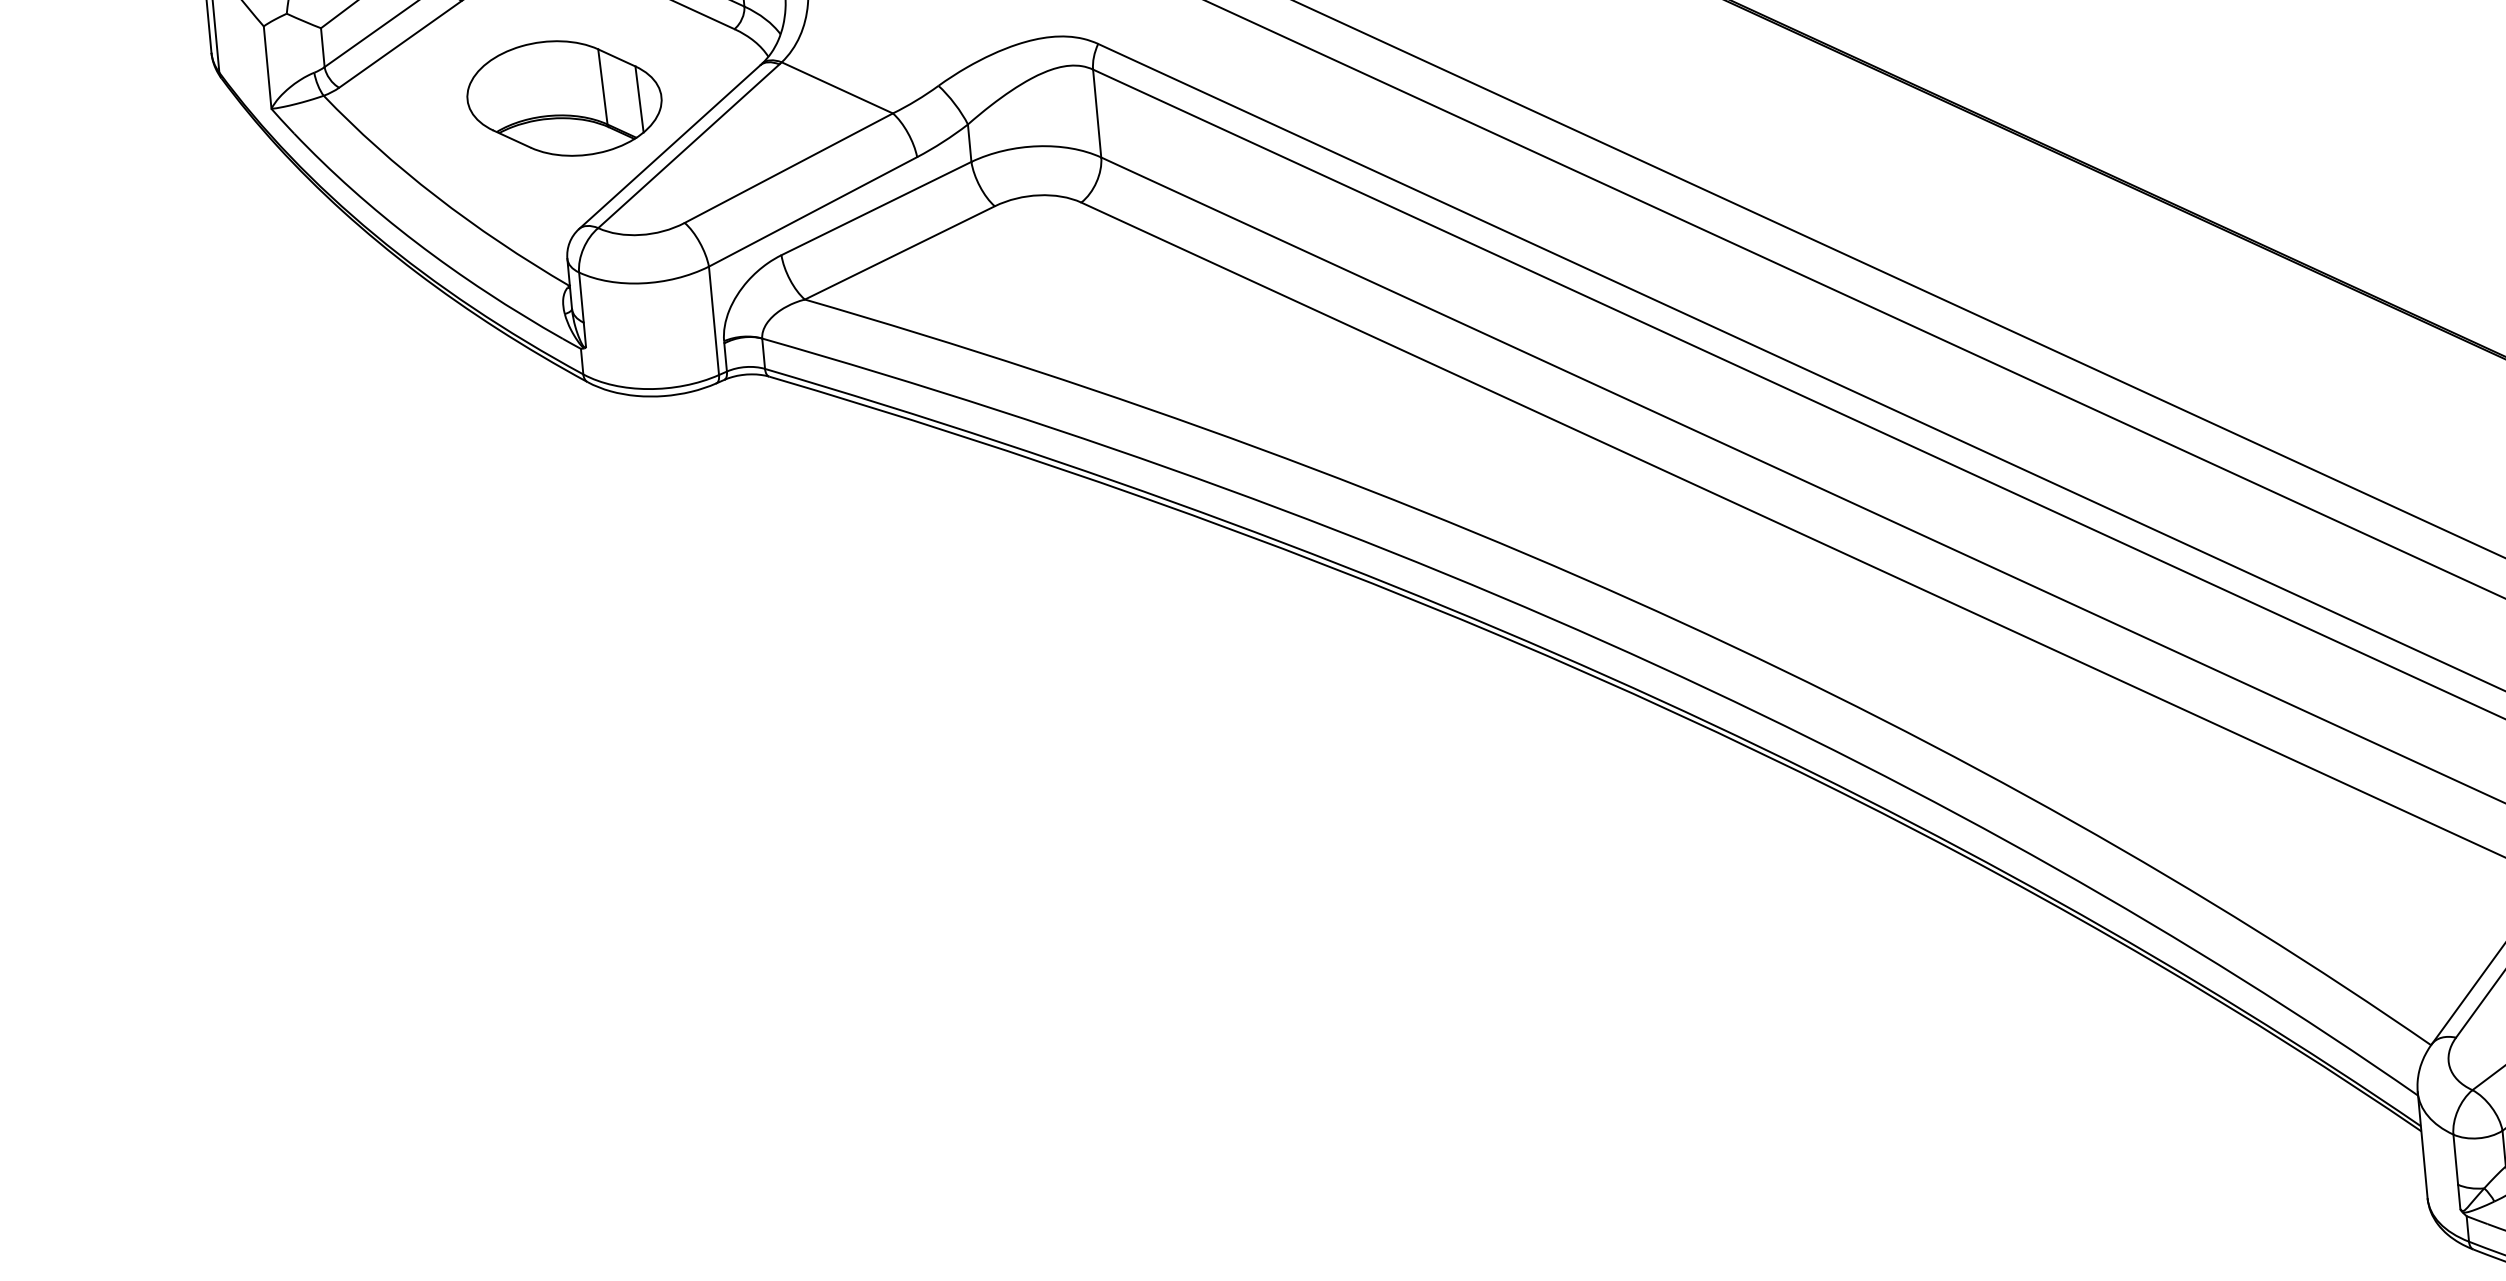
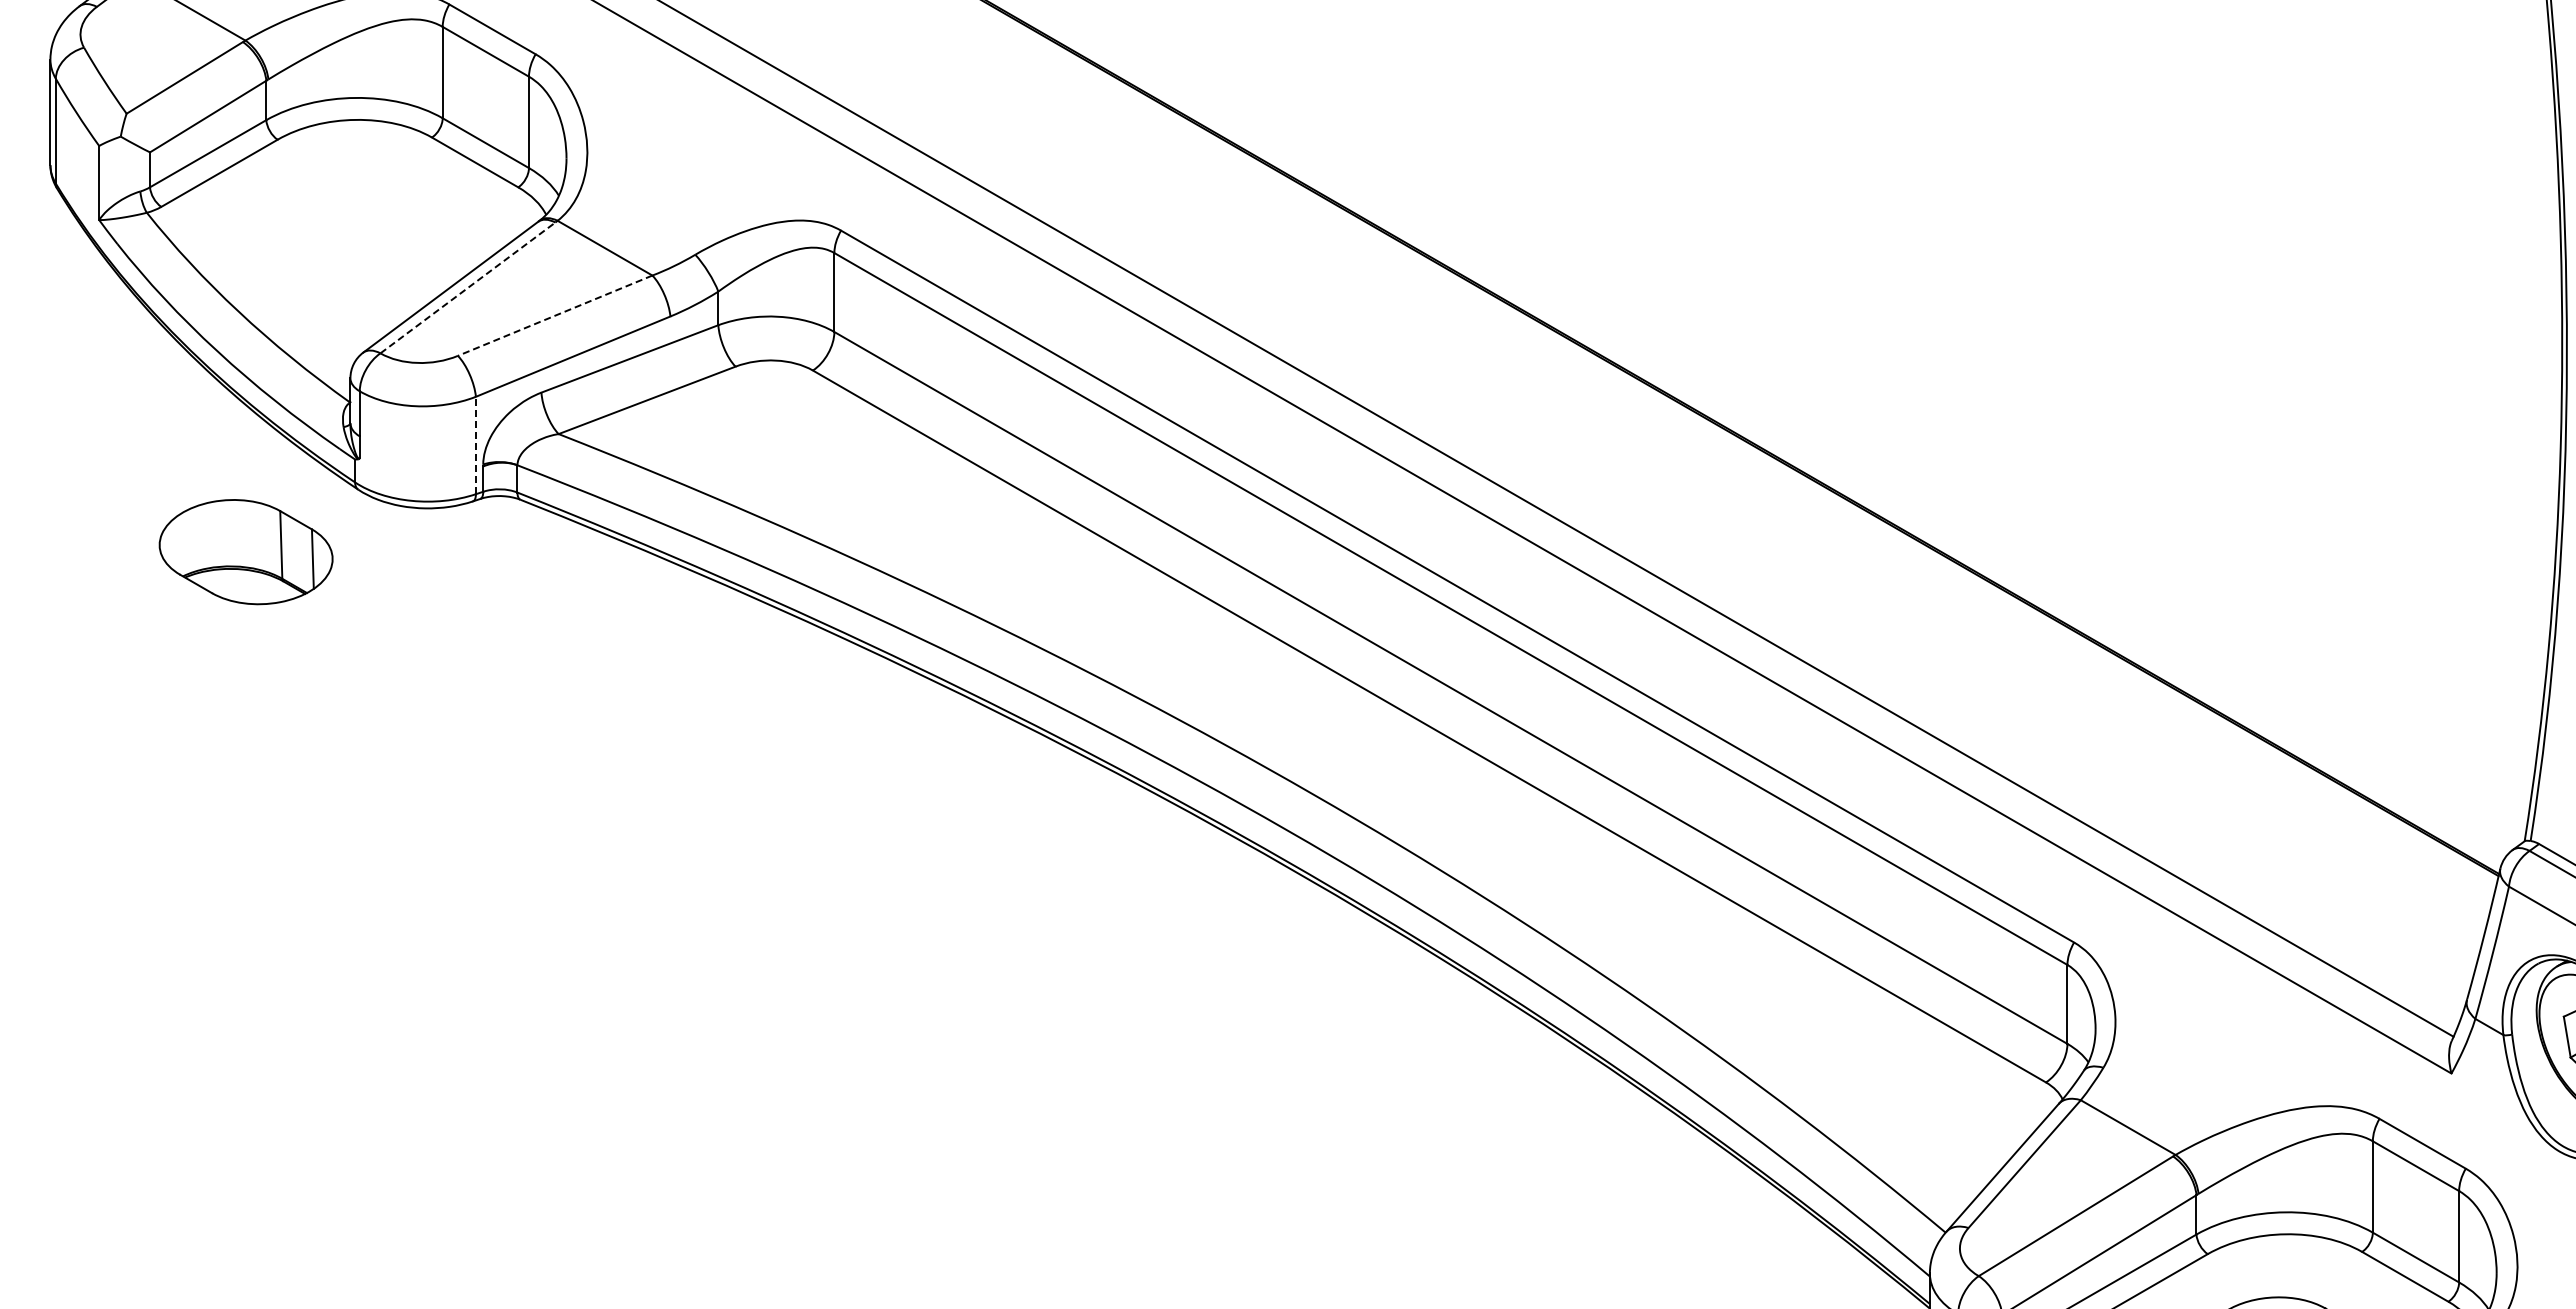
part: (563, 99) -> (245, 552), moved
line: (689, 145) -> (468, 287), solid -> dashed
line: (788, 168) -> (554, 315), solid -> dashed
line: (713, 320) -> (475, 445), solid -> dashed

